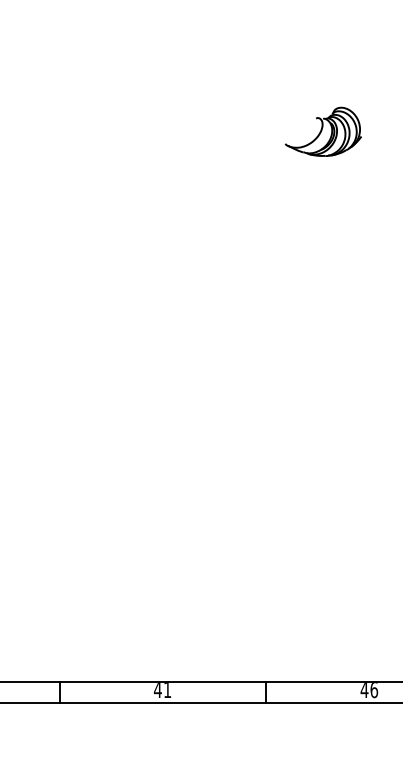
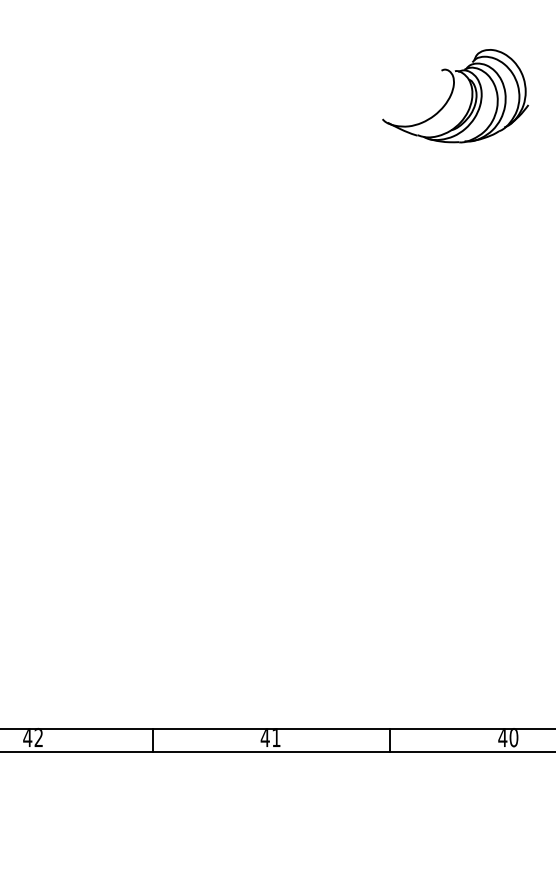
part: (323, 132) -> (455, 96), size x1.67
text: (373, 690) -> (513, 738), 46 -> 40

